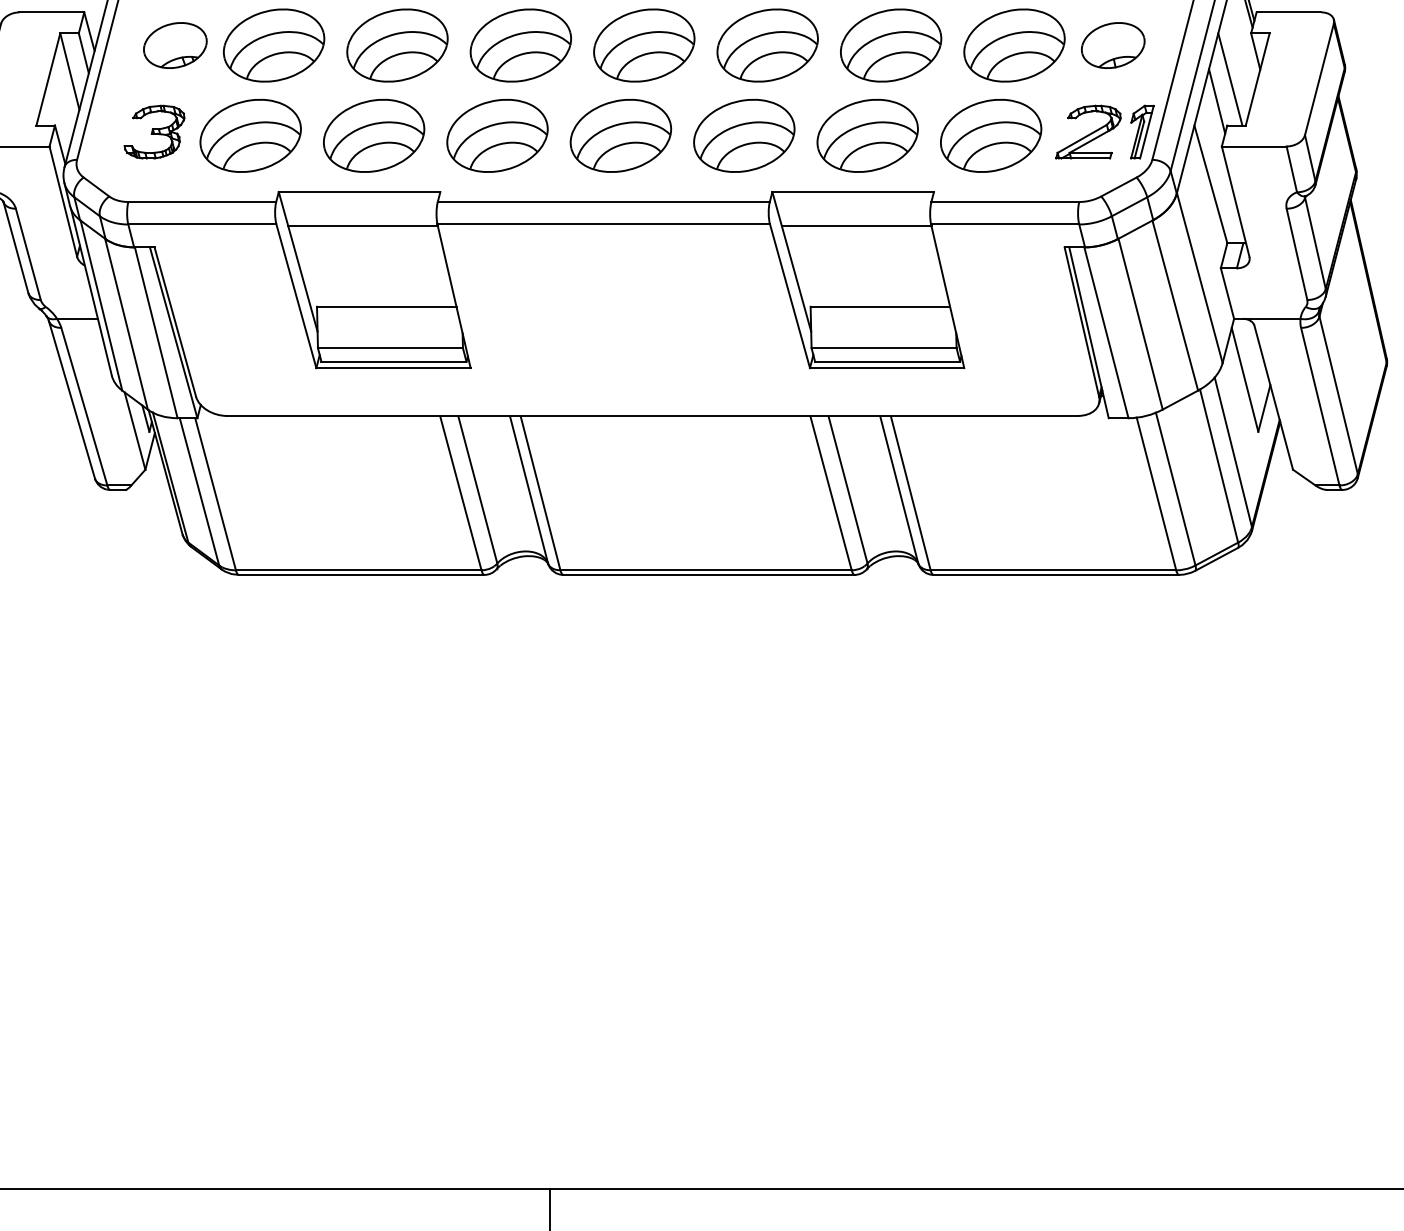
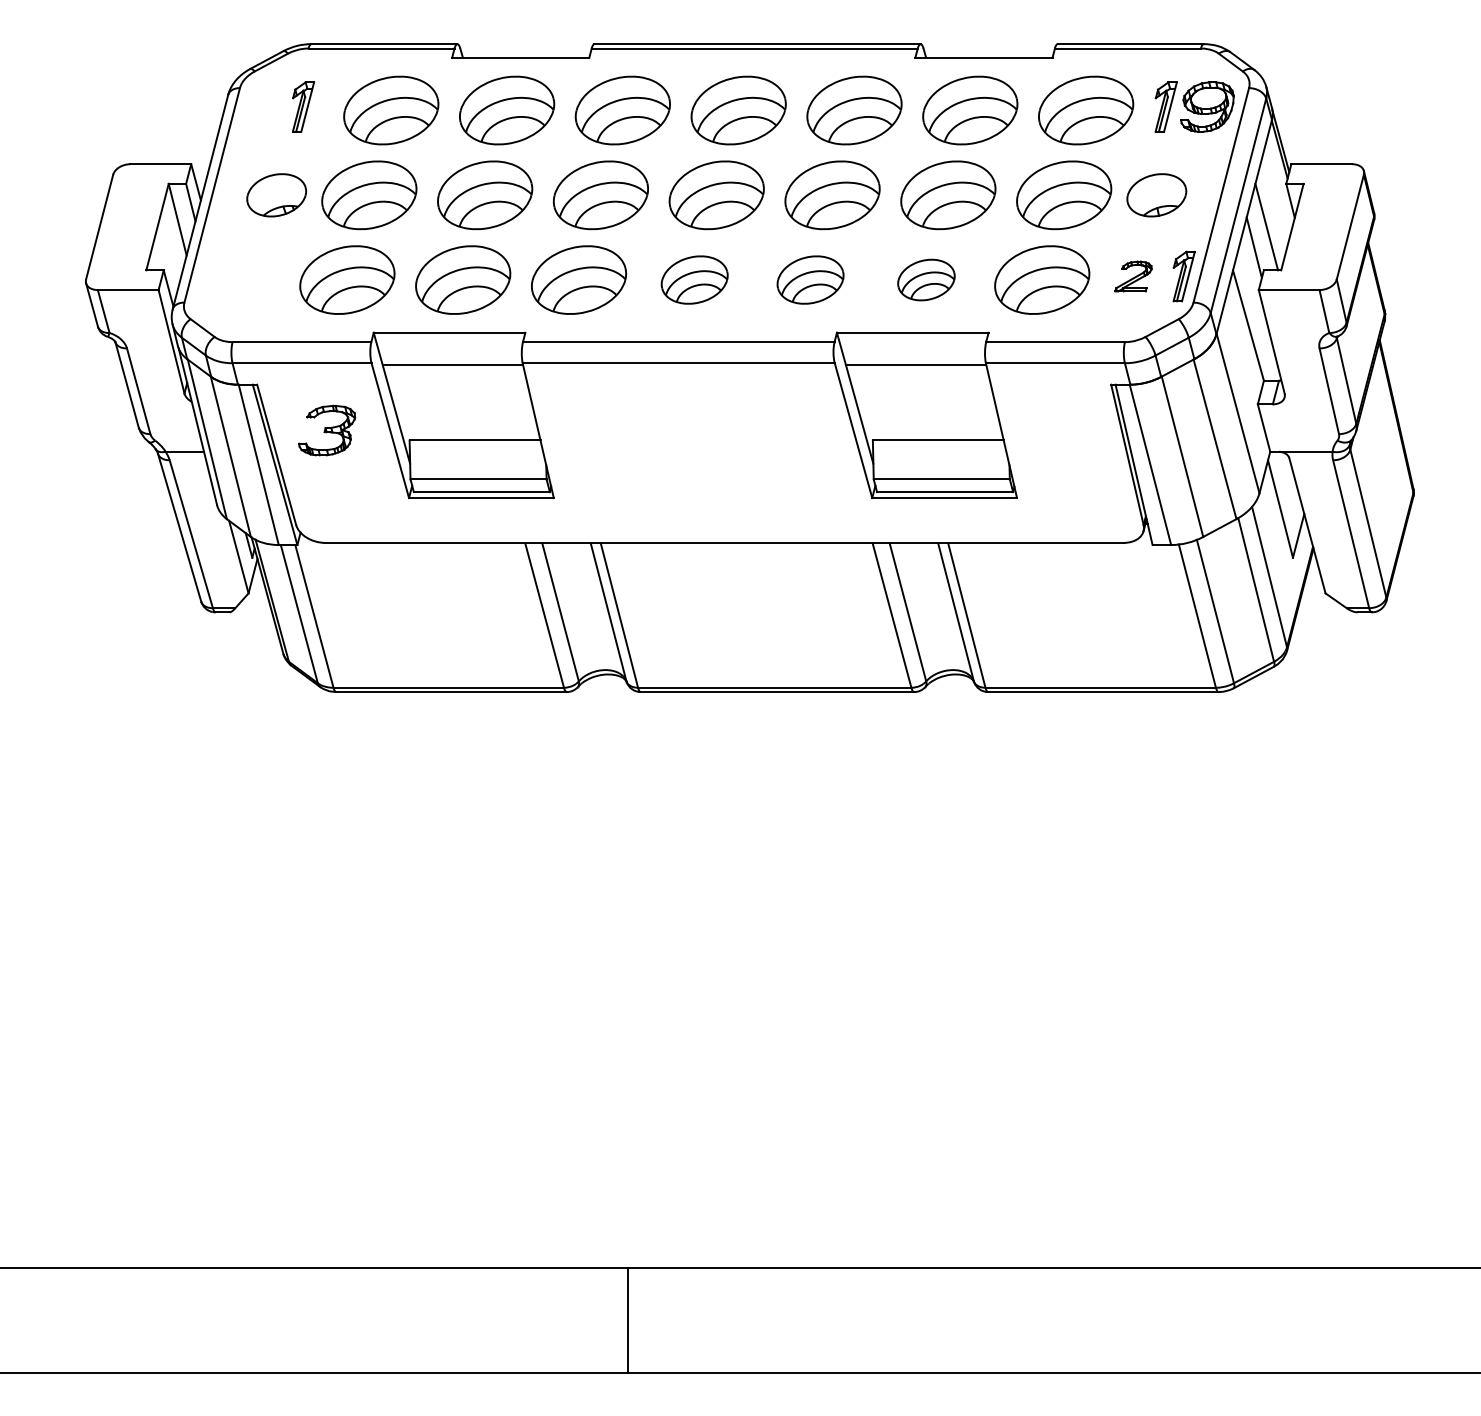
part: (154, 132) -> (327, 430), moved
part: (1088, 132) -> (1133, 276), size x0.6
part: (620, 135) -> (694, 279), size x0.7
part: (744, 135) -> (810, 279), size x0.7
part: (867, 135) -> (926, 279), size x0.6

